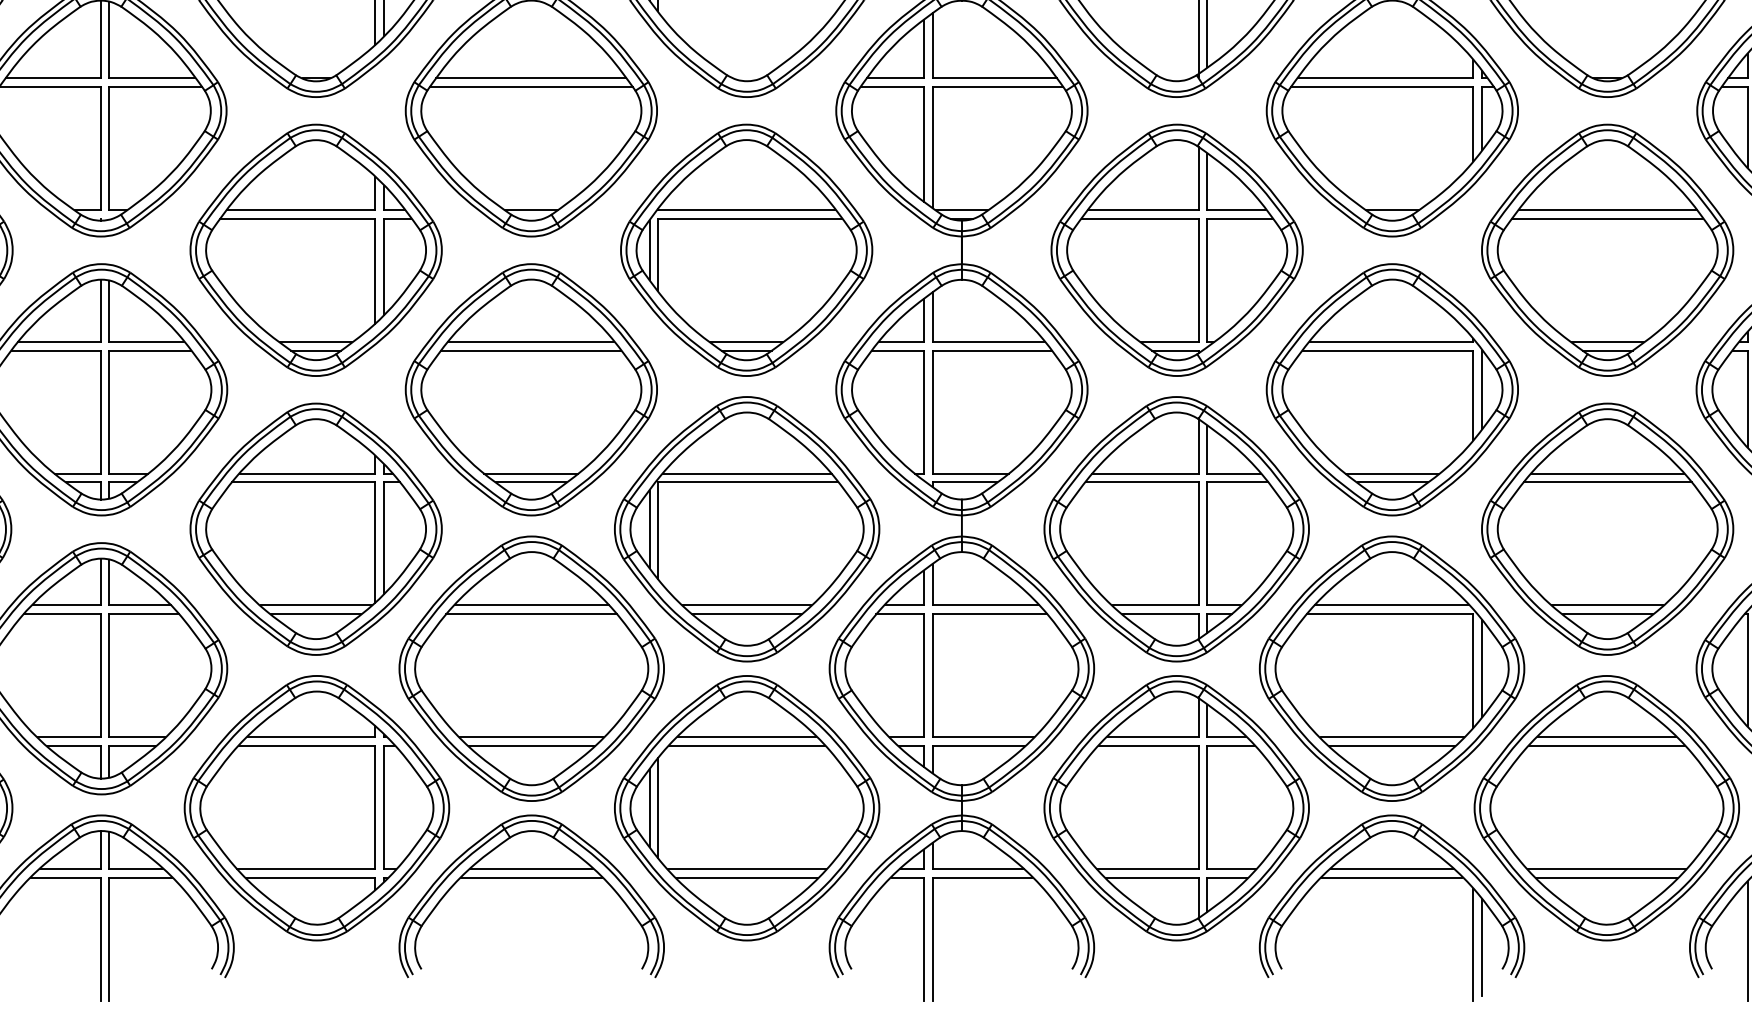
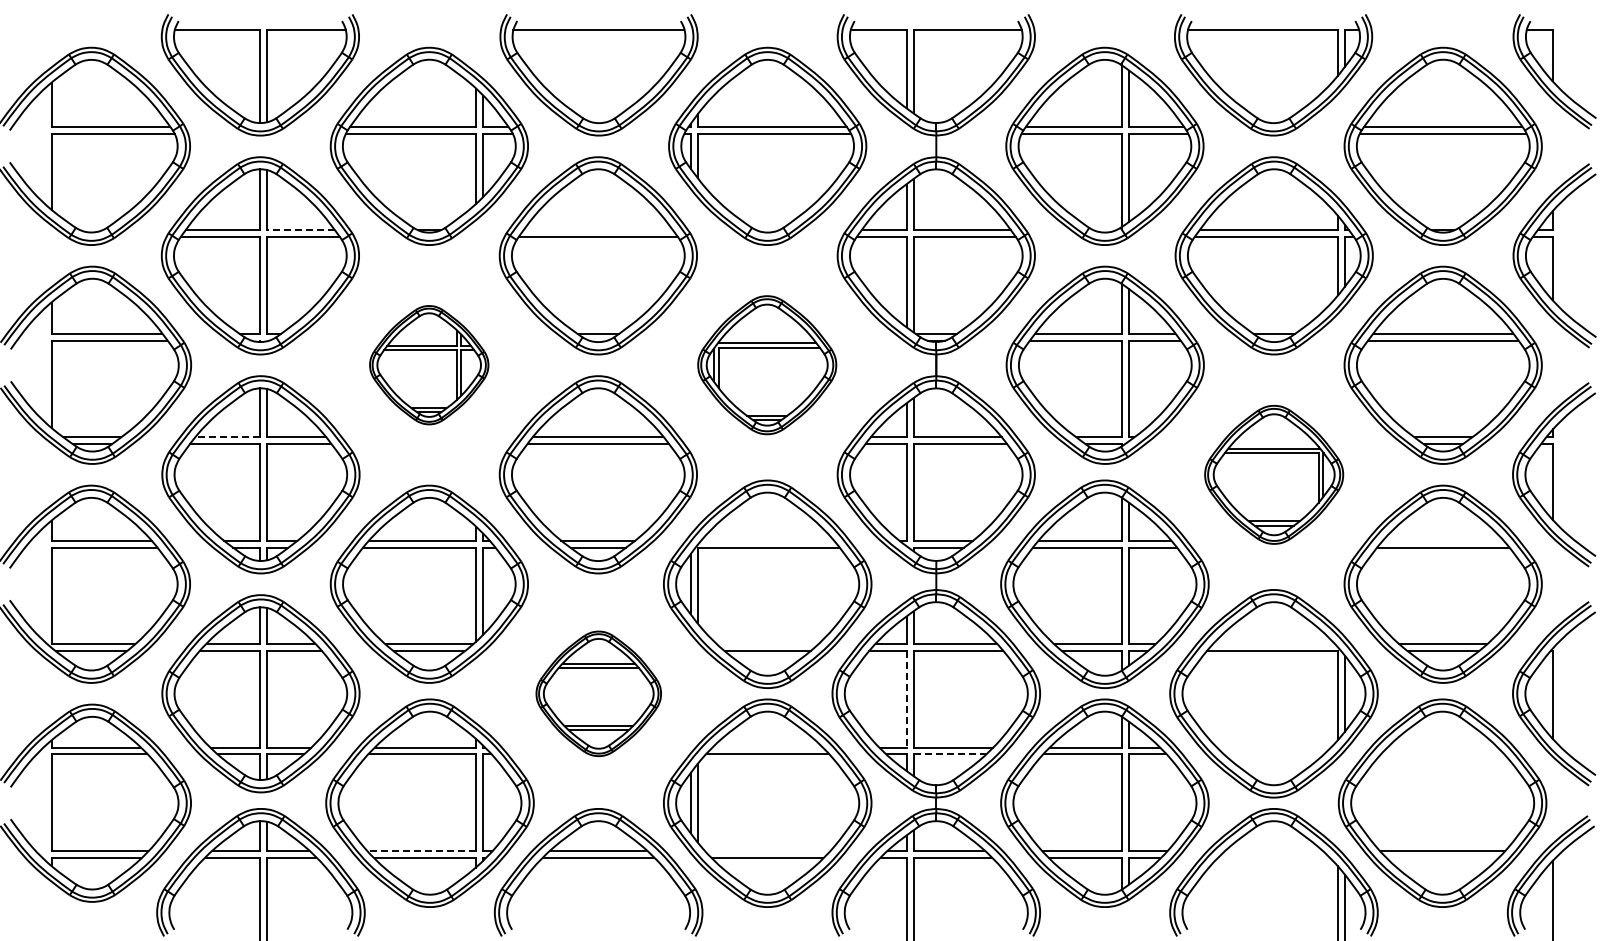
line: (151, 78) -> (300, 230), solid -> dashed
line: (530, 78) -> (597, 230), removed
part: (315, 249) -> (428, 364), size x0.6
part: (745, 249) -> (766, 364), size x0.7
line: (58, 342) -> (227, 437), solid -> dashed
part: (1391, 389) -> (1273, 474), size x0.7
line: (746, 473) -> (767, 540), removed
line: (1606, 473) -> (1442, 540), removed
line: (746, 605) -> (767, 644), removed
line: (1391, 605) -> (1273, 644), removed
part: (531, 668) -> (598, 693), size x0.6
line: (923, 676) -> (906, 699), solid -> dashed
line: (746, 737) -> (767, 747), removed
line: (1391, 737) -> (1273, 747), removed
line: (1606, 737) -> (1442, 747), removed
line: (979, 746) -> (950, 754), solid -> dashed
line: (1391, 746) -> (1273, 754), removed
line: (1606, 746) -> (1442, 754), removed
line: (306, 868) -> (421, 850), solid -> dashed
line: (746, 868) -> (767, 850), removed
line: (1391, 868) -> (1273, 850), removed
line: (1391, 877) -> (1273, 857), removed
line: (1606, 877) -> (1442, 857), removed

